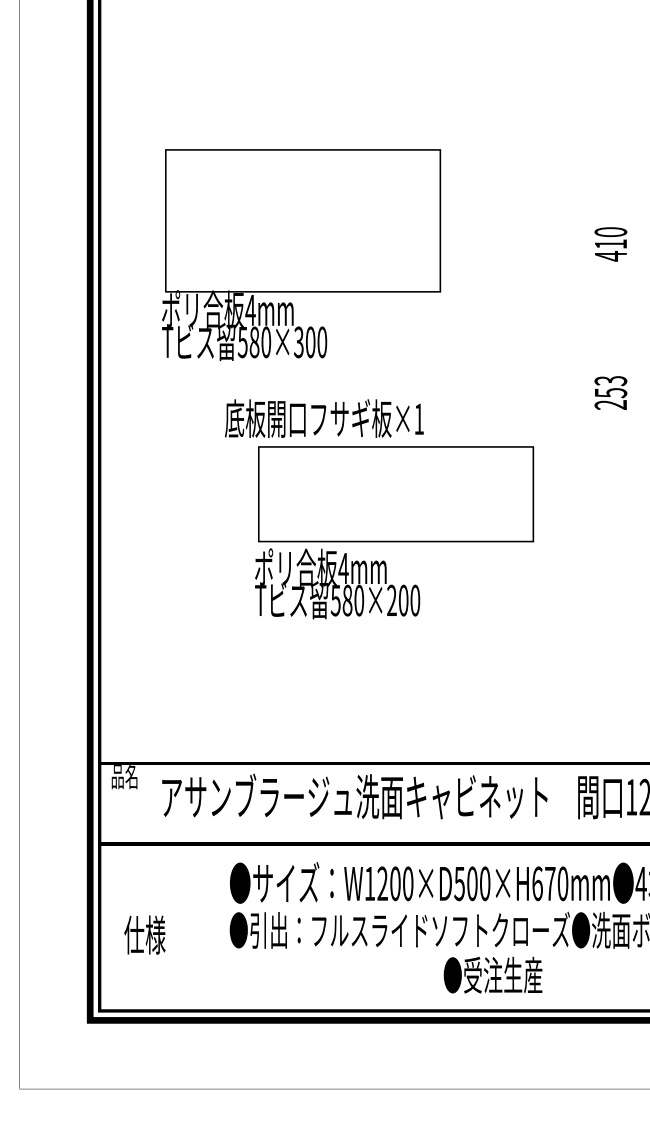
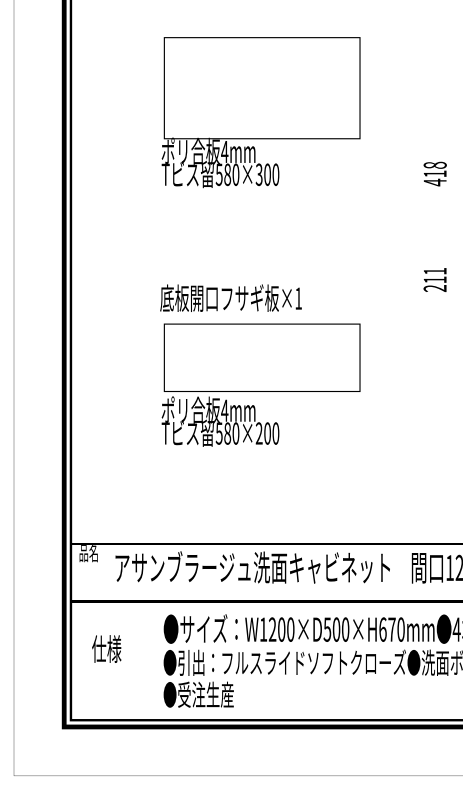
text: (610, 232) -> (434, 165), 410 -> 418
text: (301, 255) -> (261, 112), moved
text: (610, 387) -> (434, 276), 253 -> 211
text: (394, 532) -> (261, 385), moved
text: (144, 934) -> (106, 648), moved
text: (492, 974) -> (198, 694), moved

